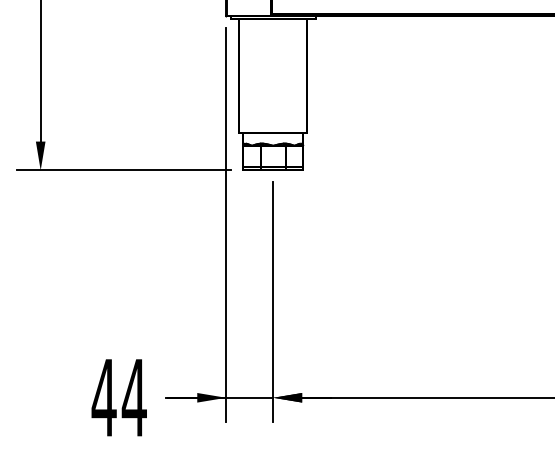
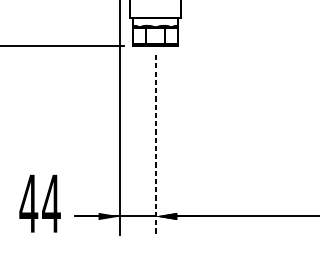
line: (273, 302) -> (155, 145), solid -> dashed
text: (118, 397) -> (39, 203), moved

